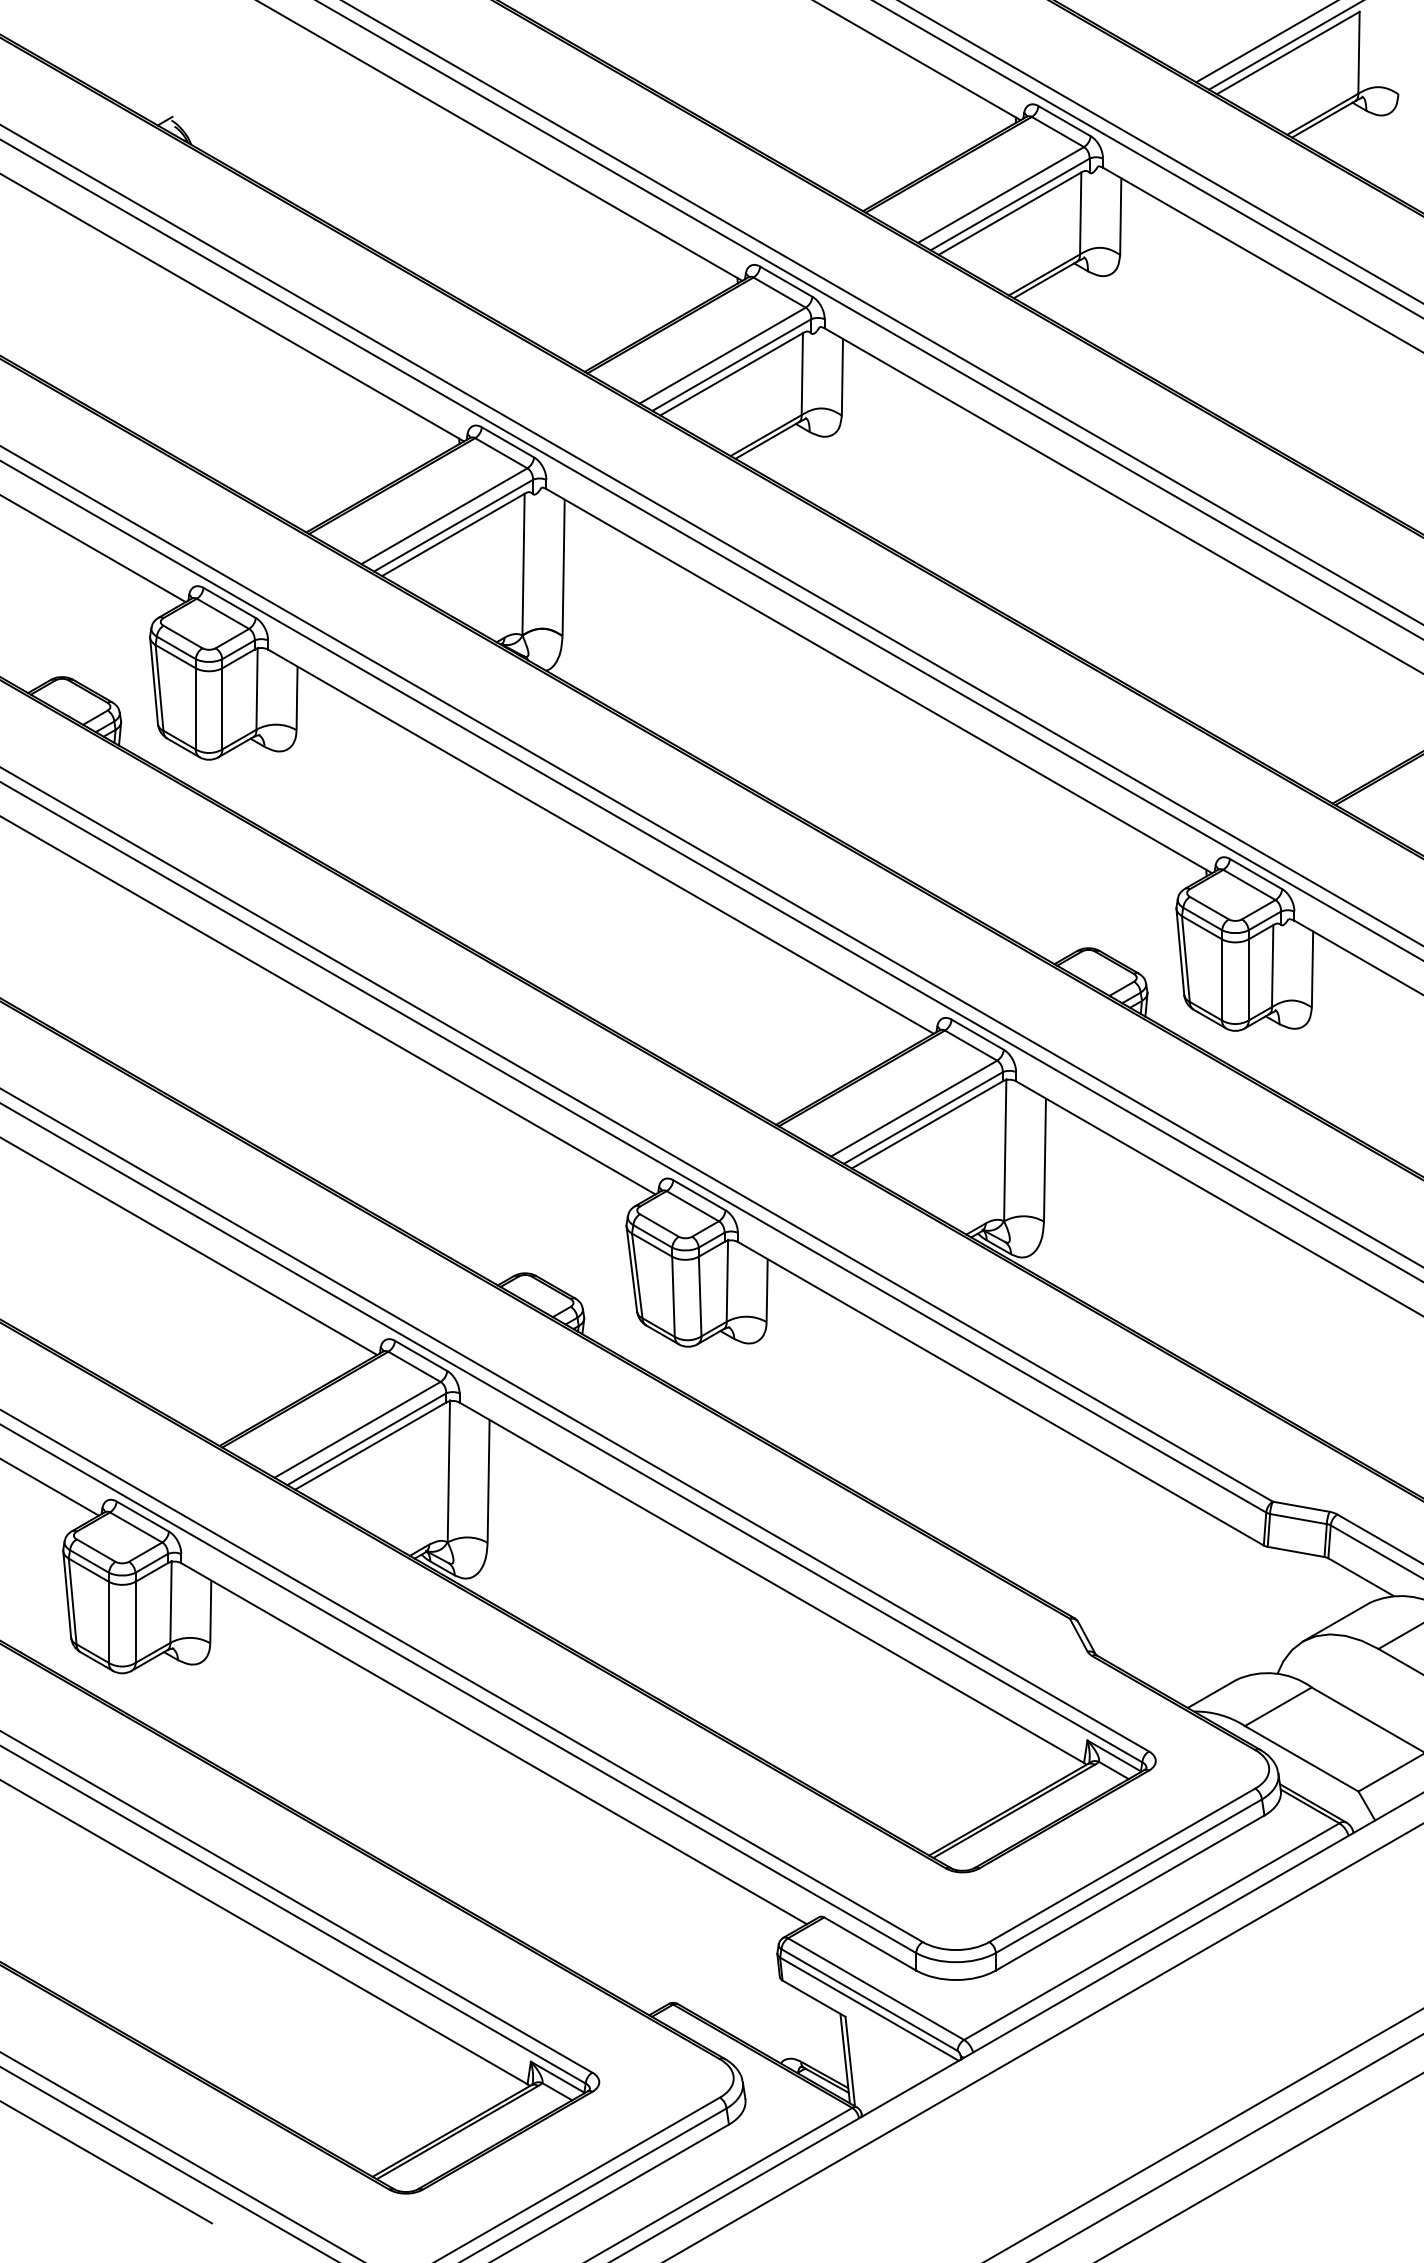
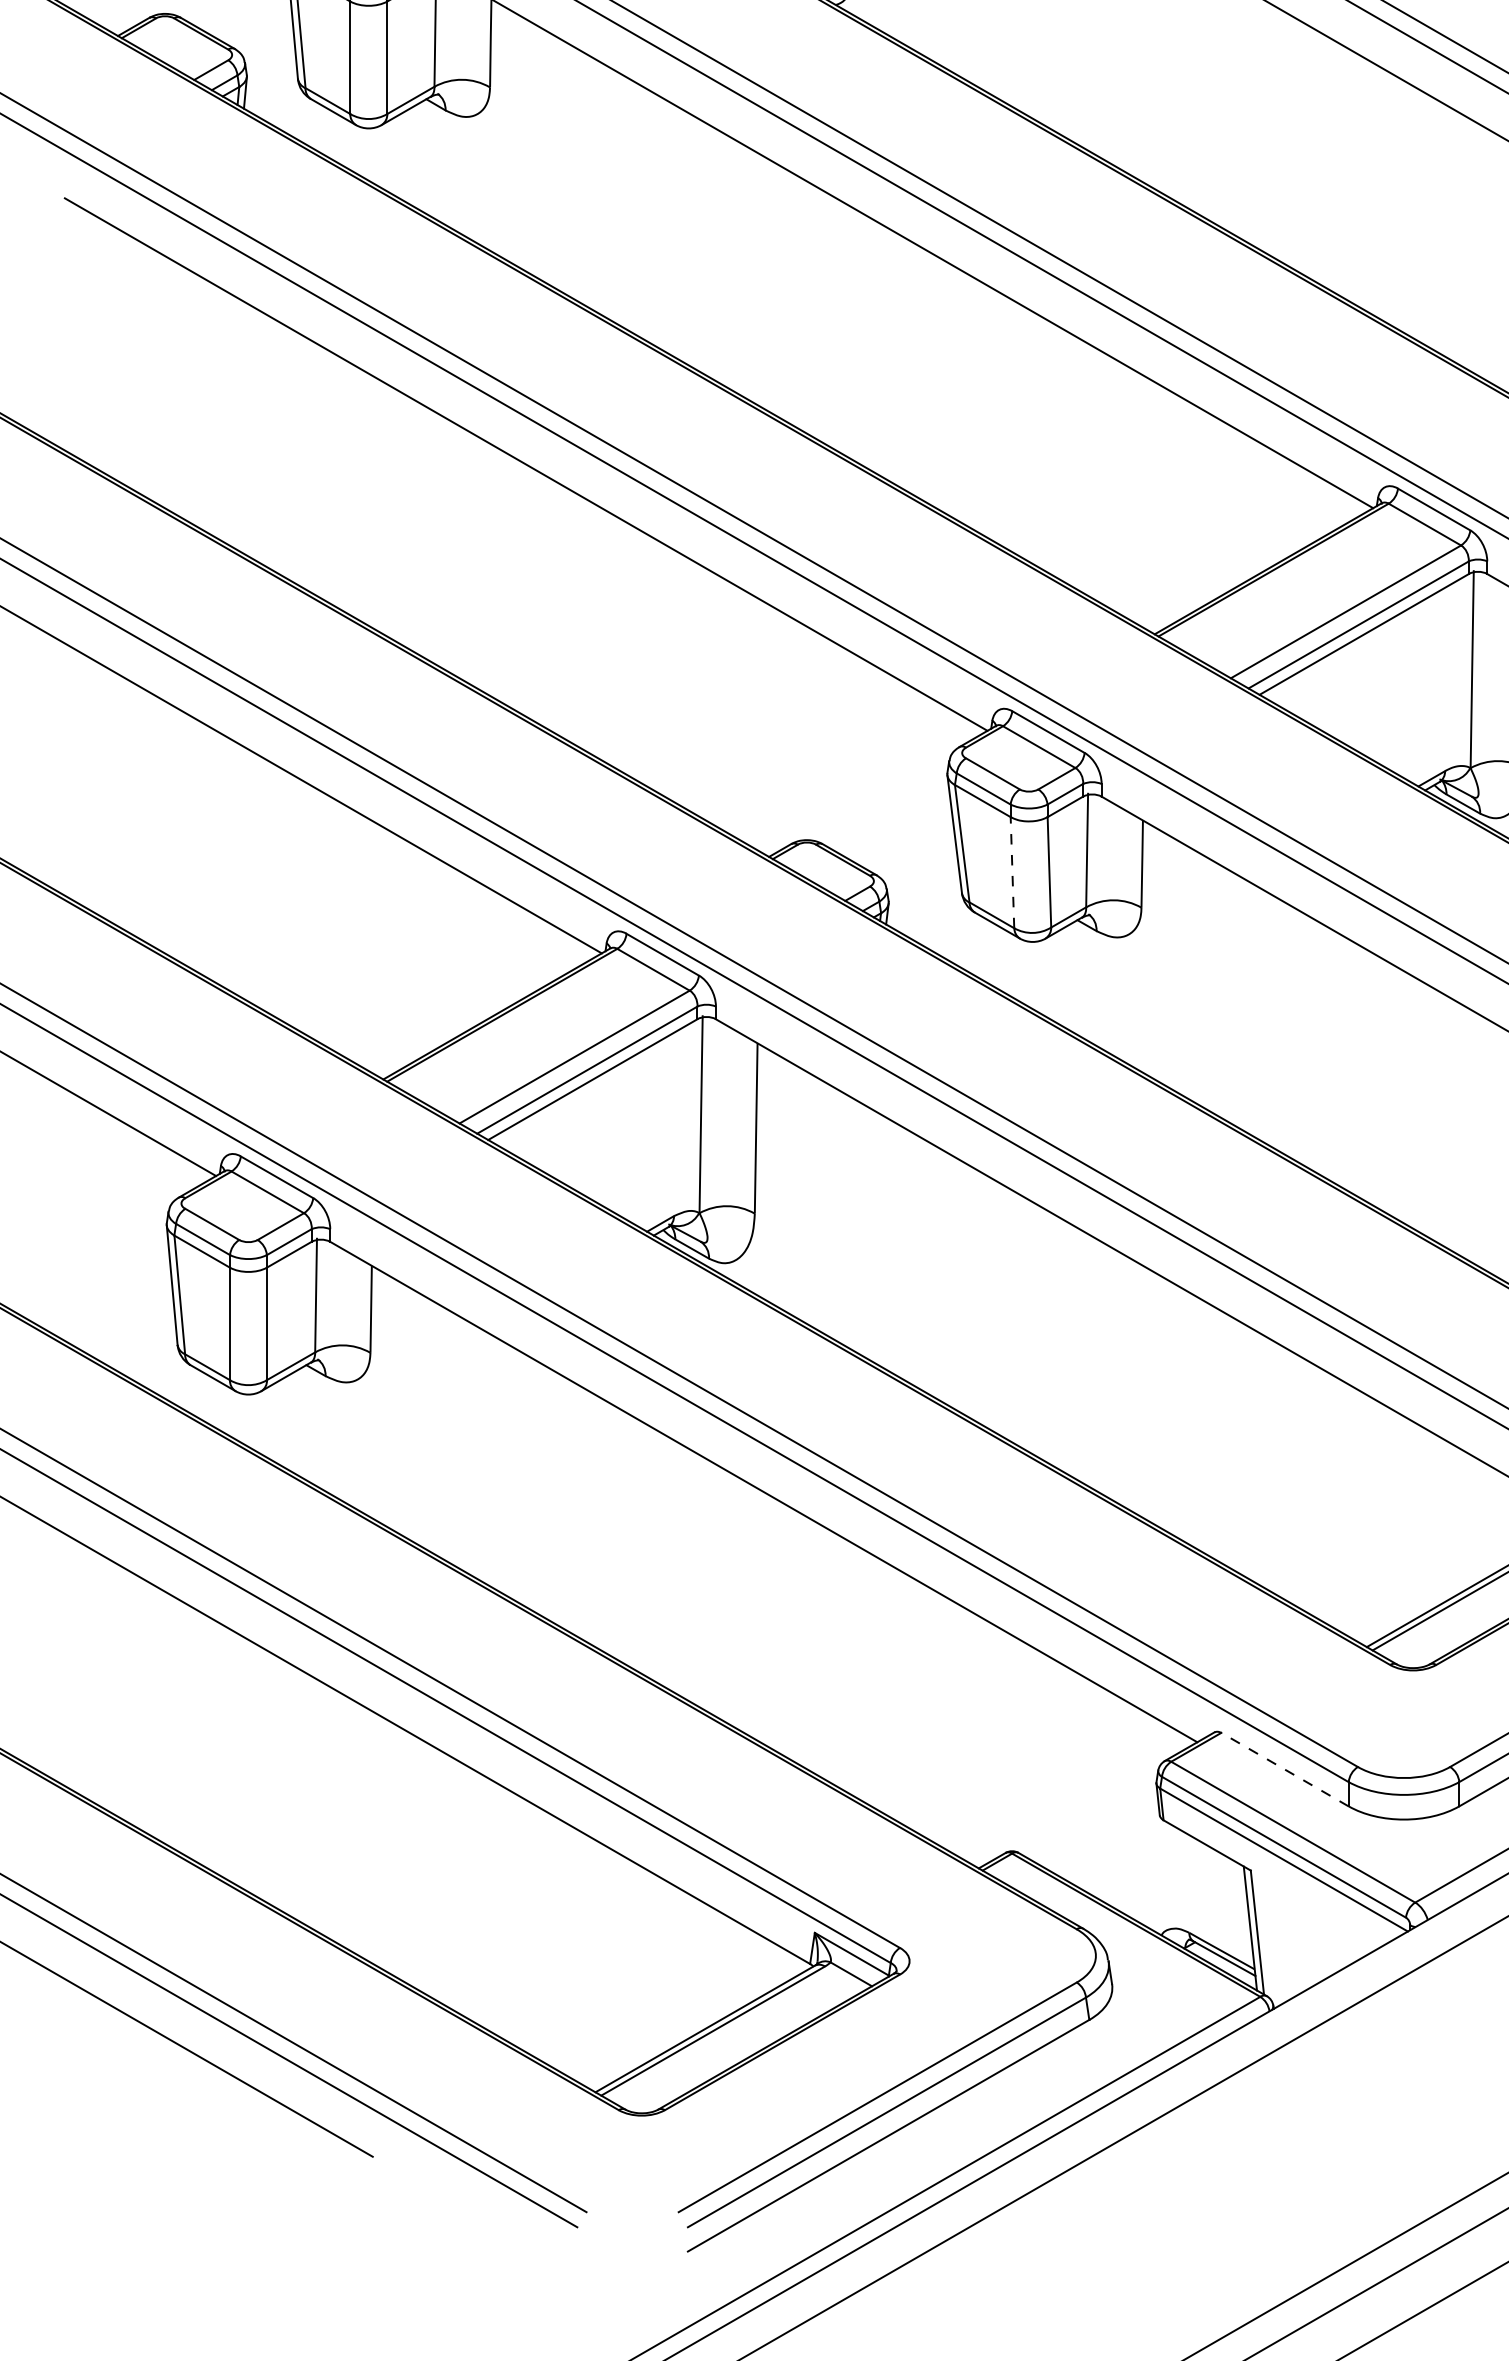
line: (673, 1296) -> (1012, 872), solid -> dashed
line: (869, 1943) -> (1284, 1768), solid -> dashed

